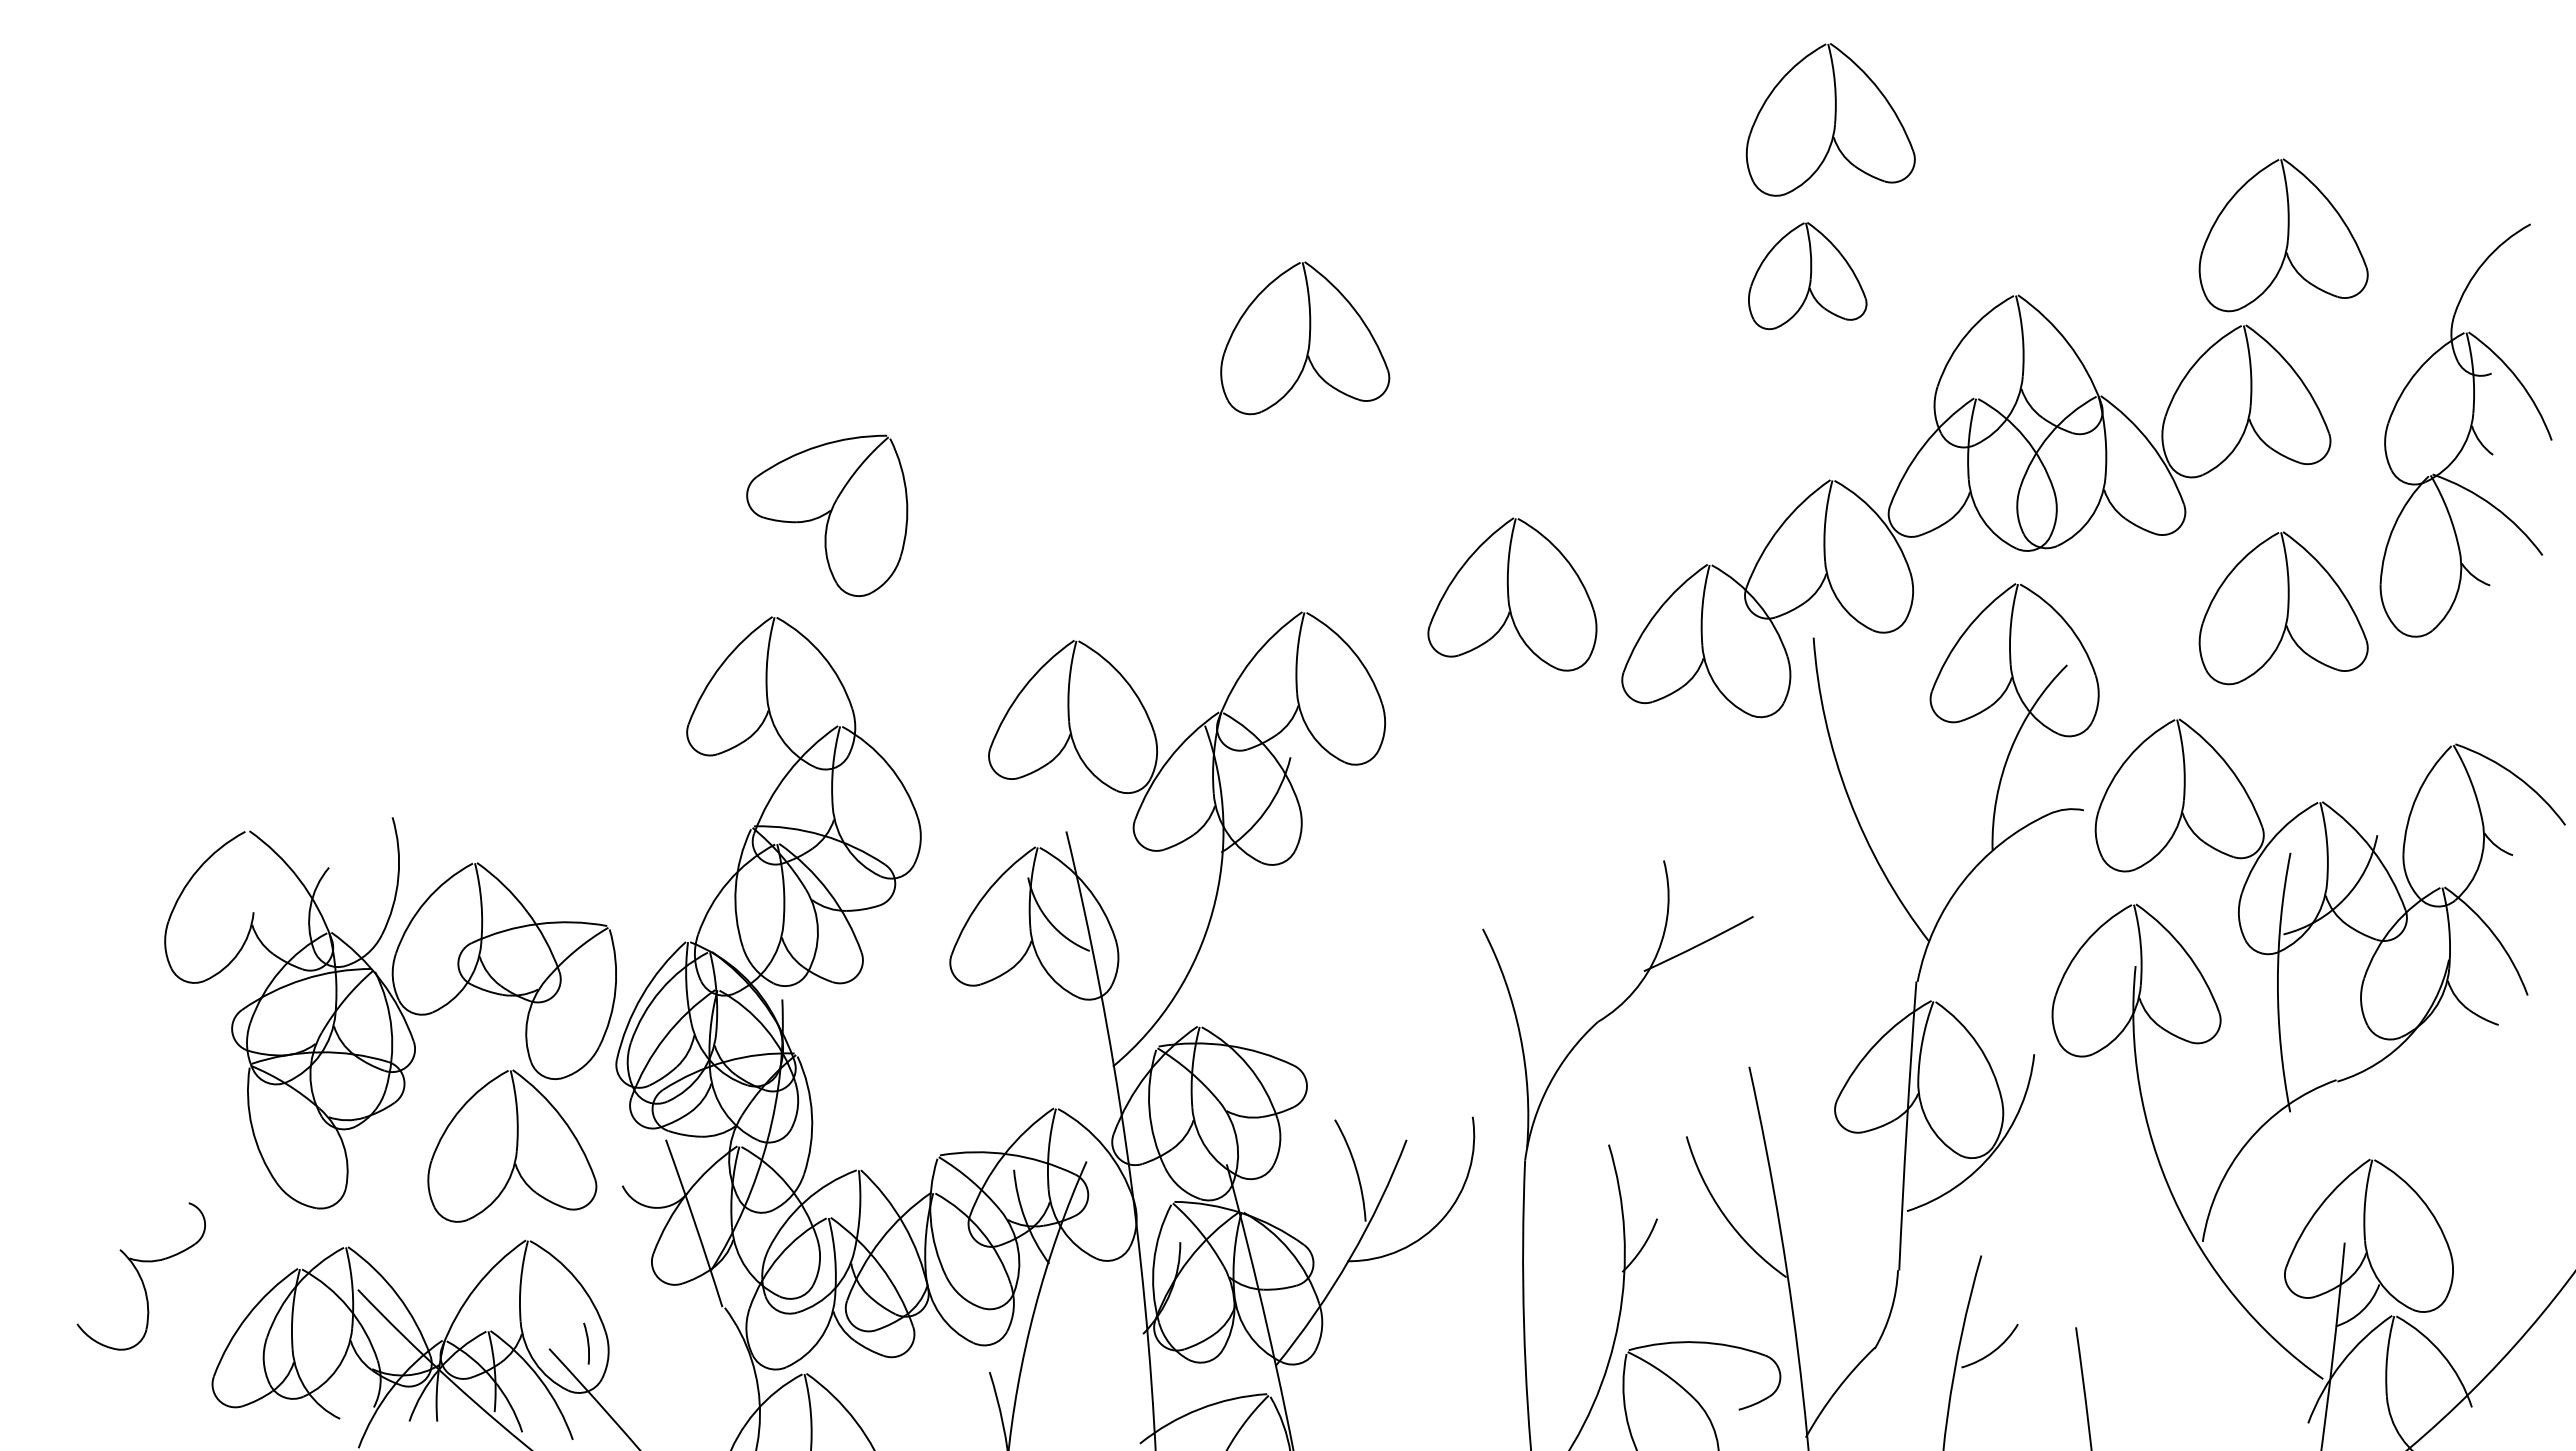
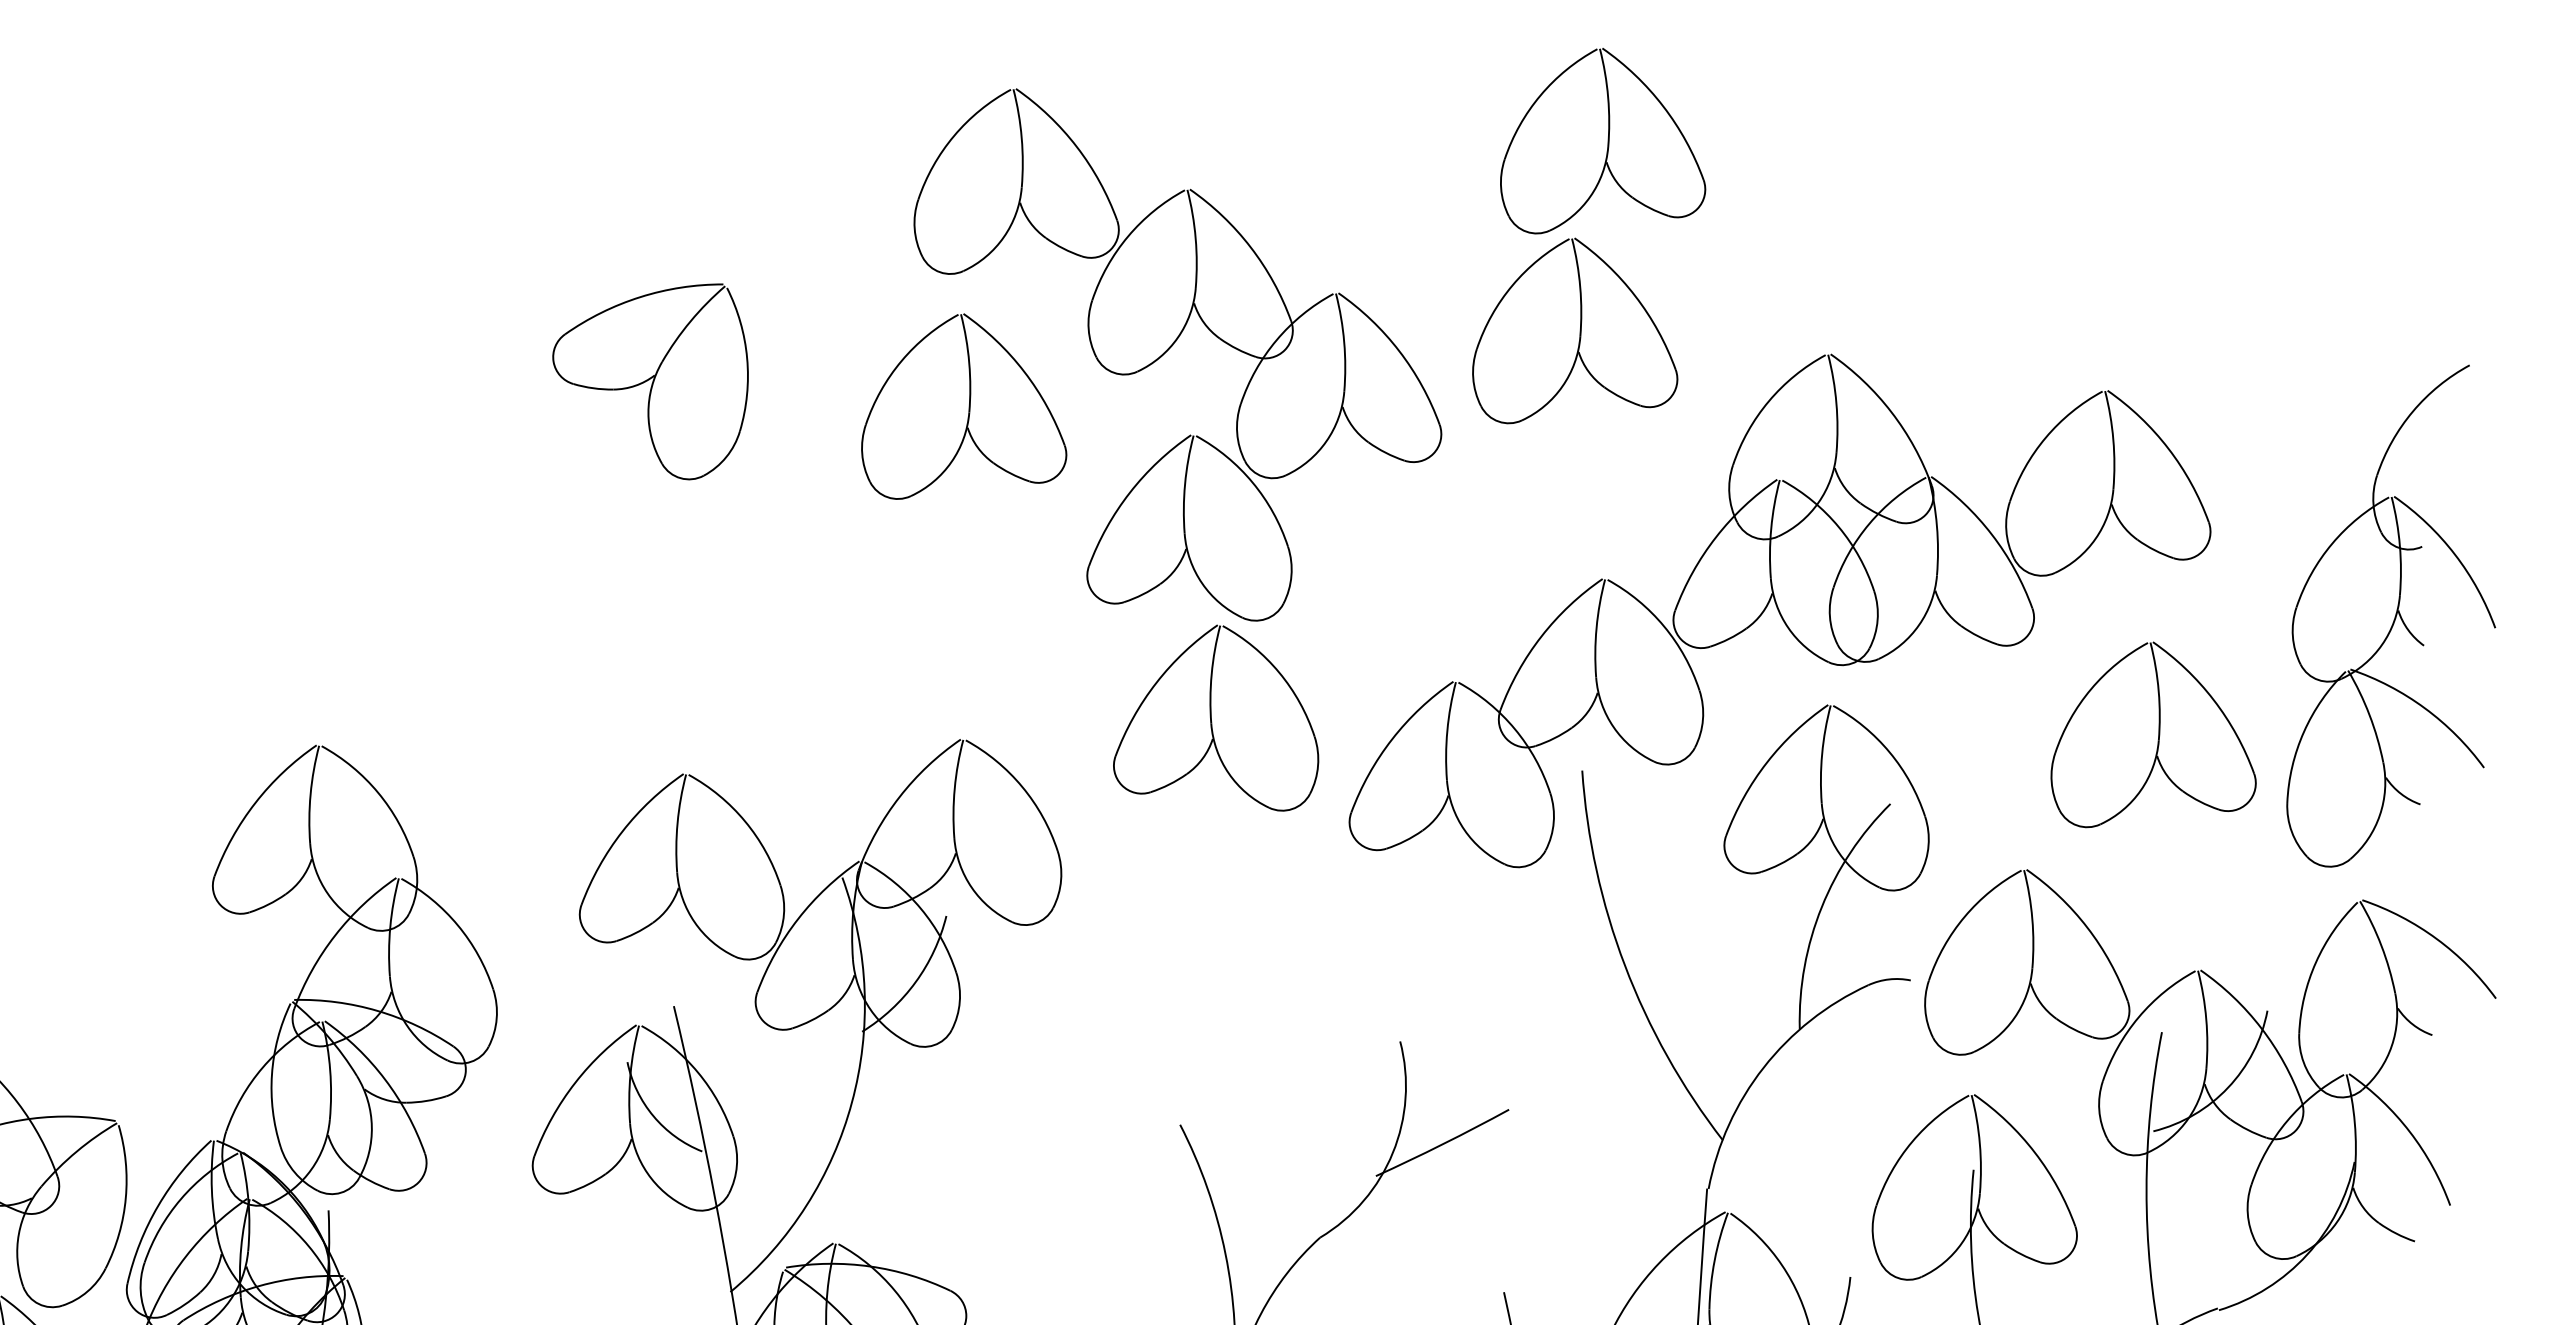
part: (2283, 235) -> (2153, 281), removed
part: (1807, 275) -> (1574, 330), size x1.43
part: (1474, 291) -> (1169, 349), added
part: (2465, 430) -> (2390, 615), moved
part: (827, 515) -> (650, 381), moved

